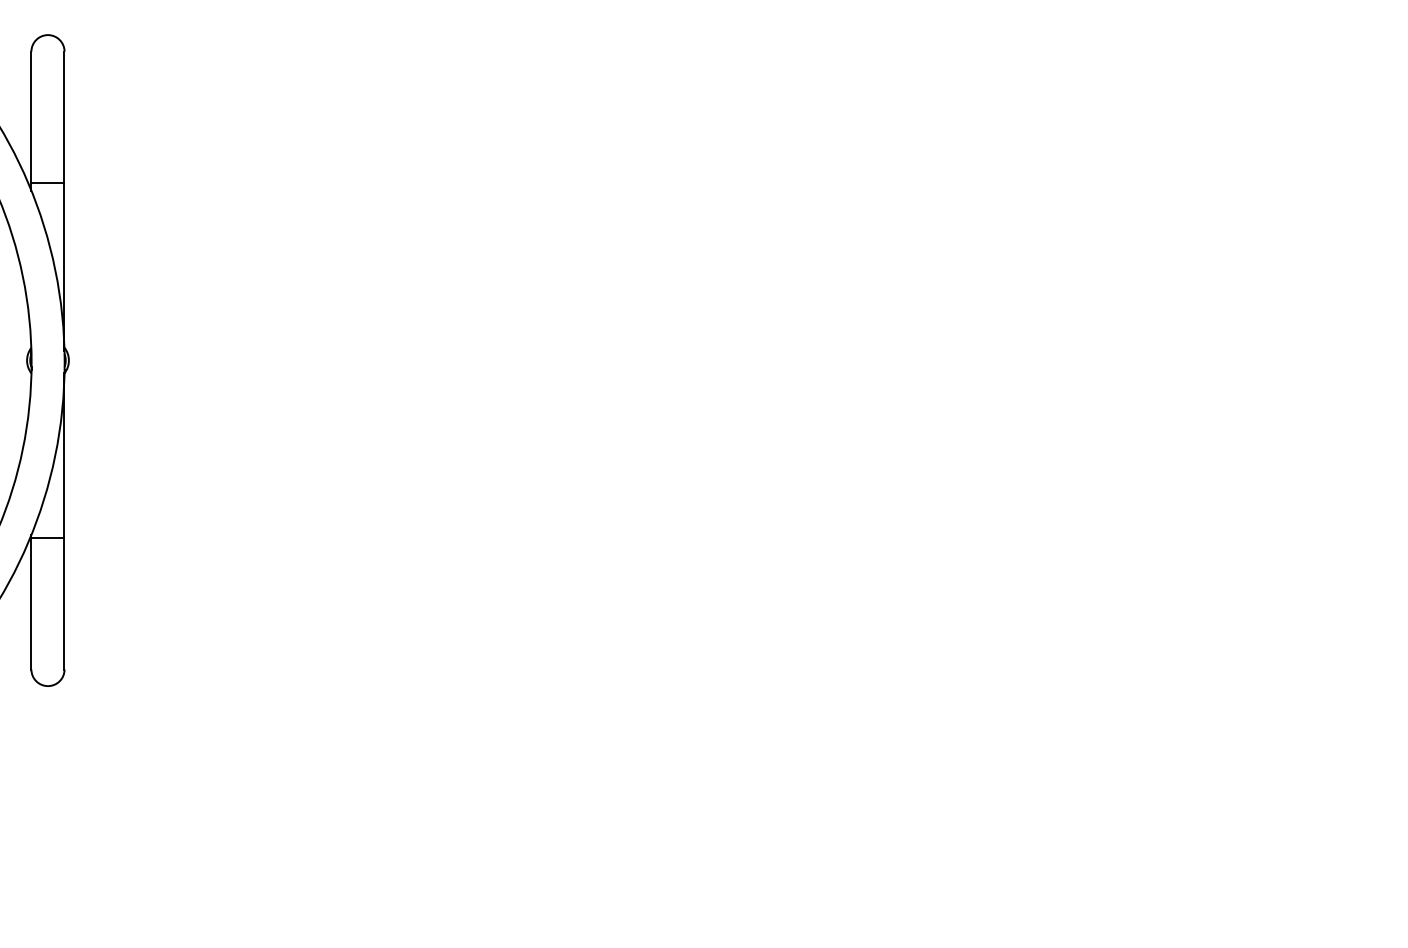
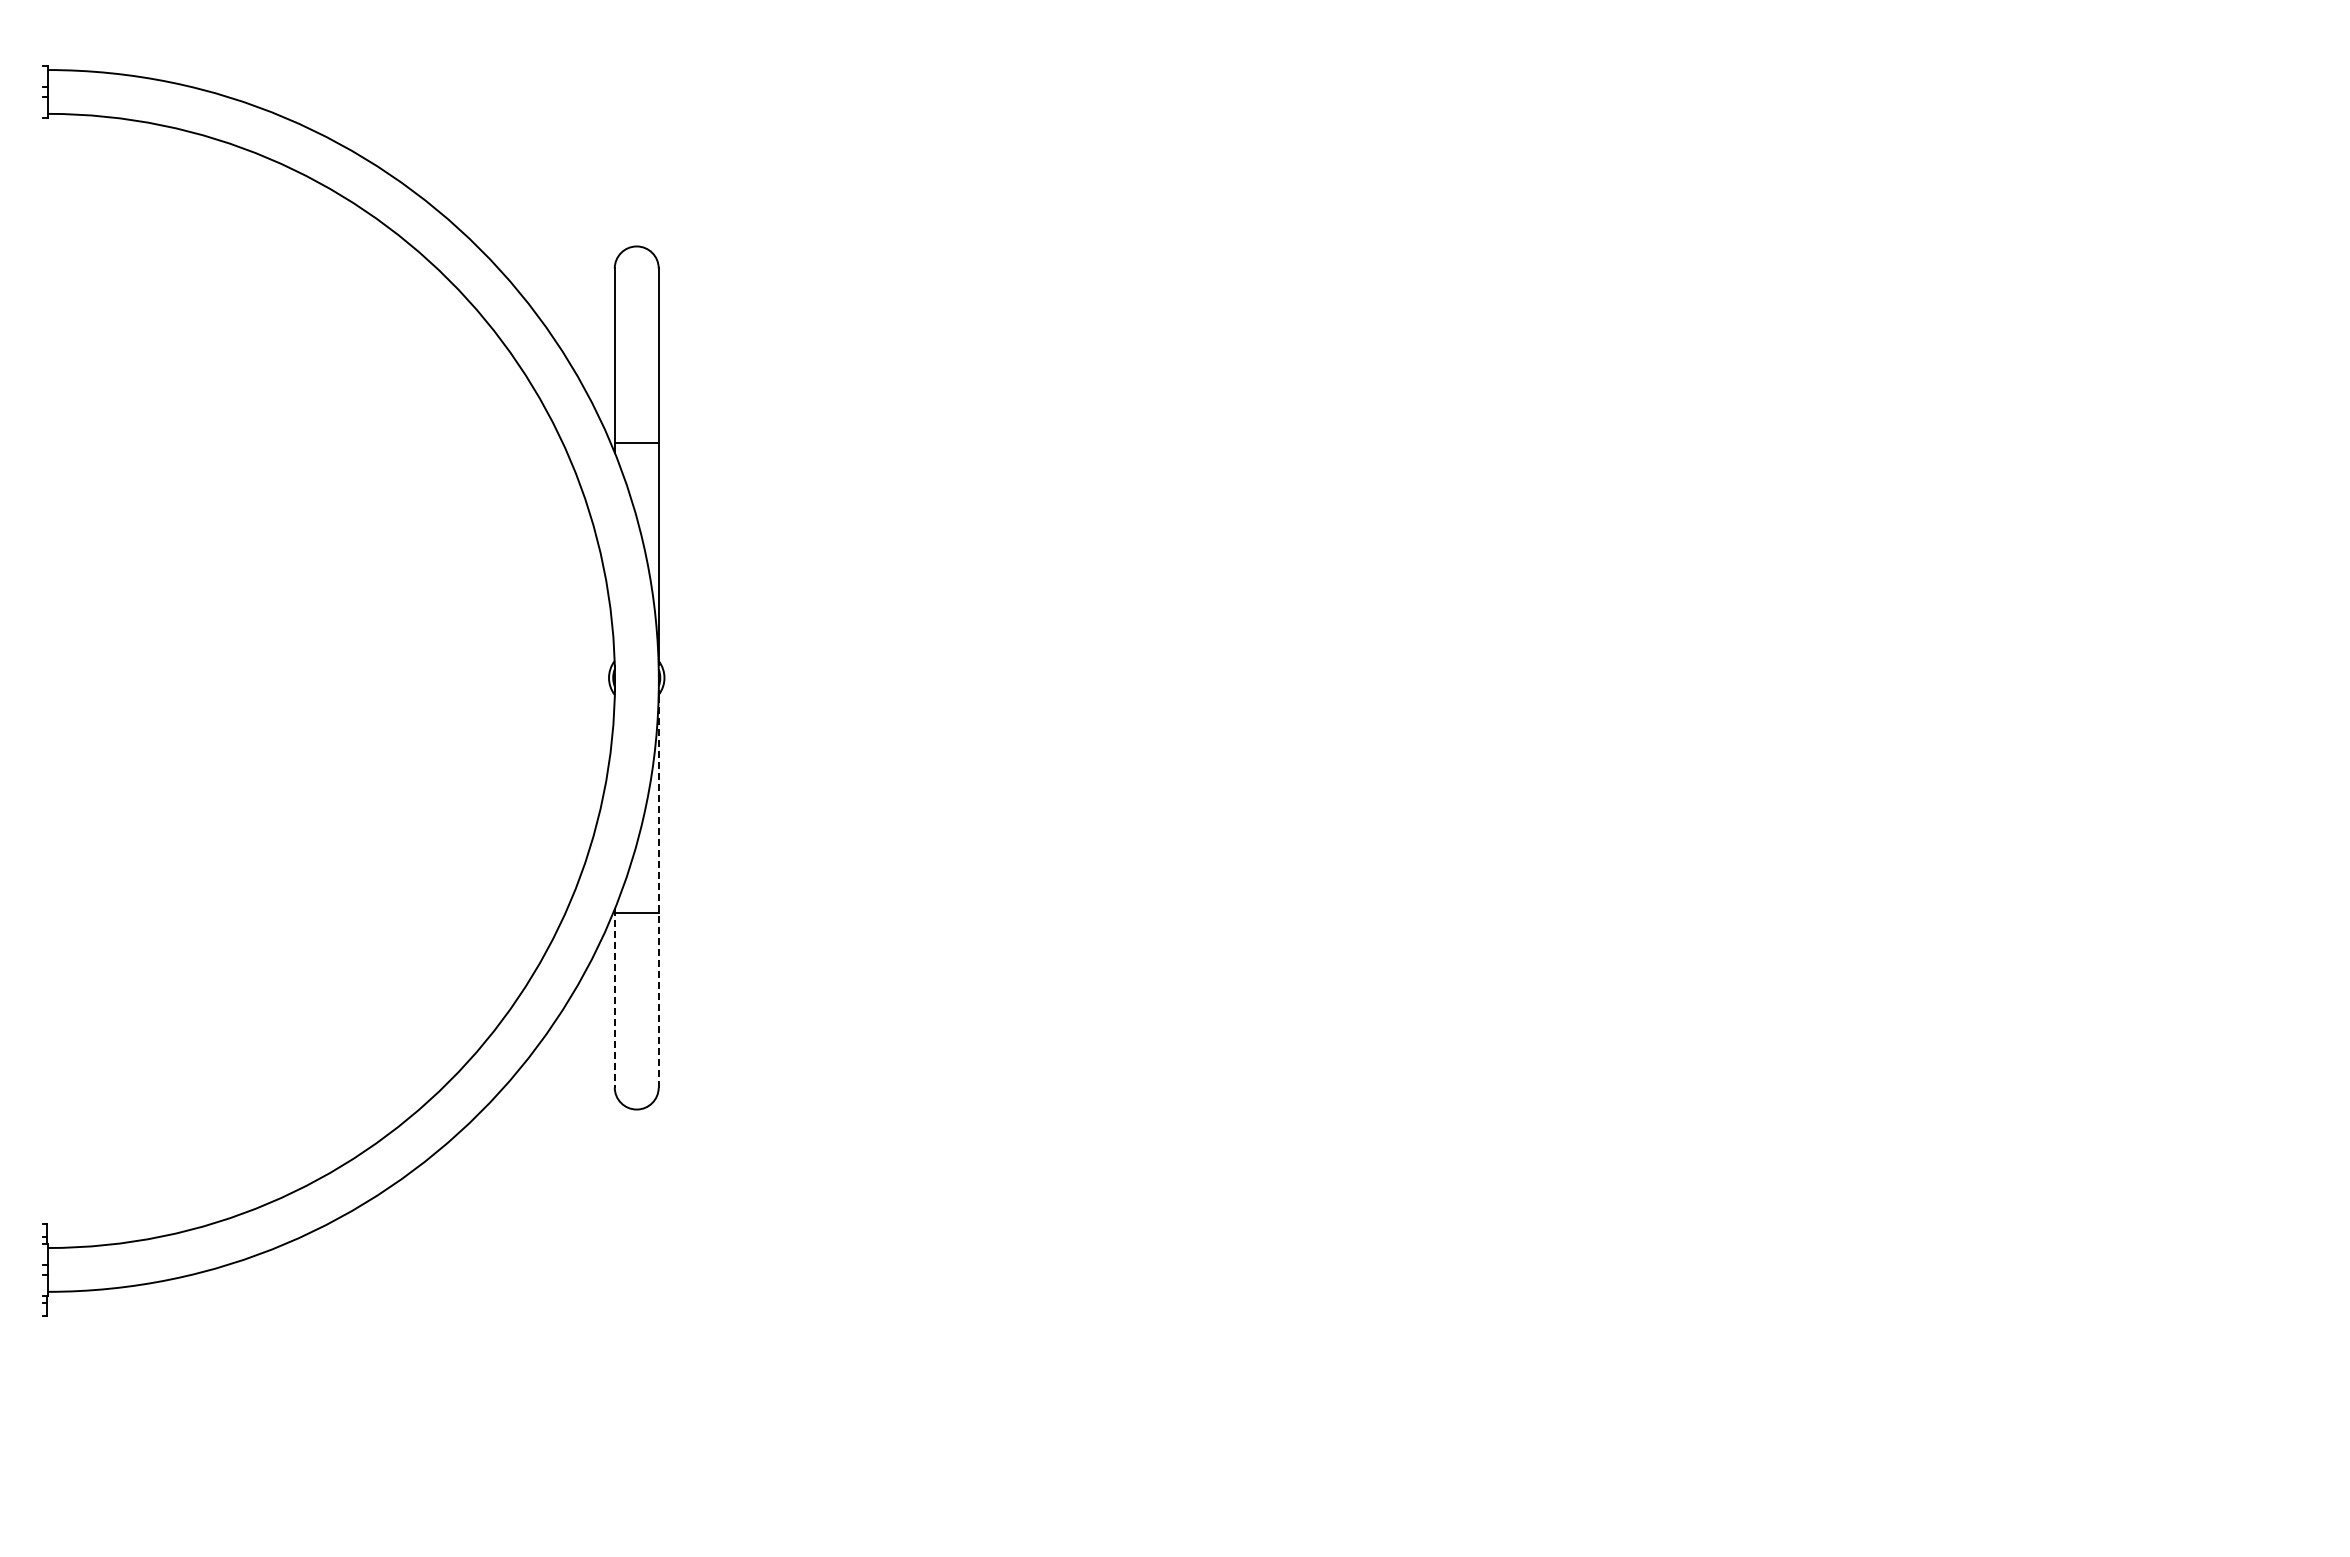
line: (64, 520) -> (658, 890), solid -> dashed
line: (31, 602) -> (614, 998), solid -> dashed

